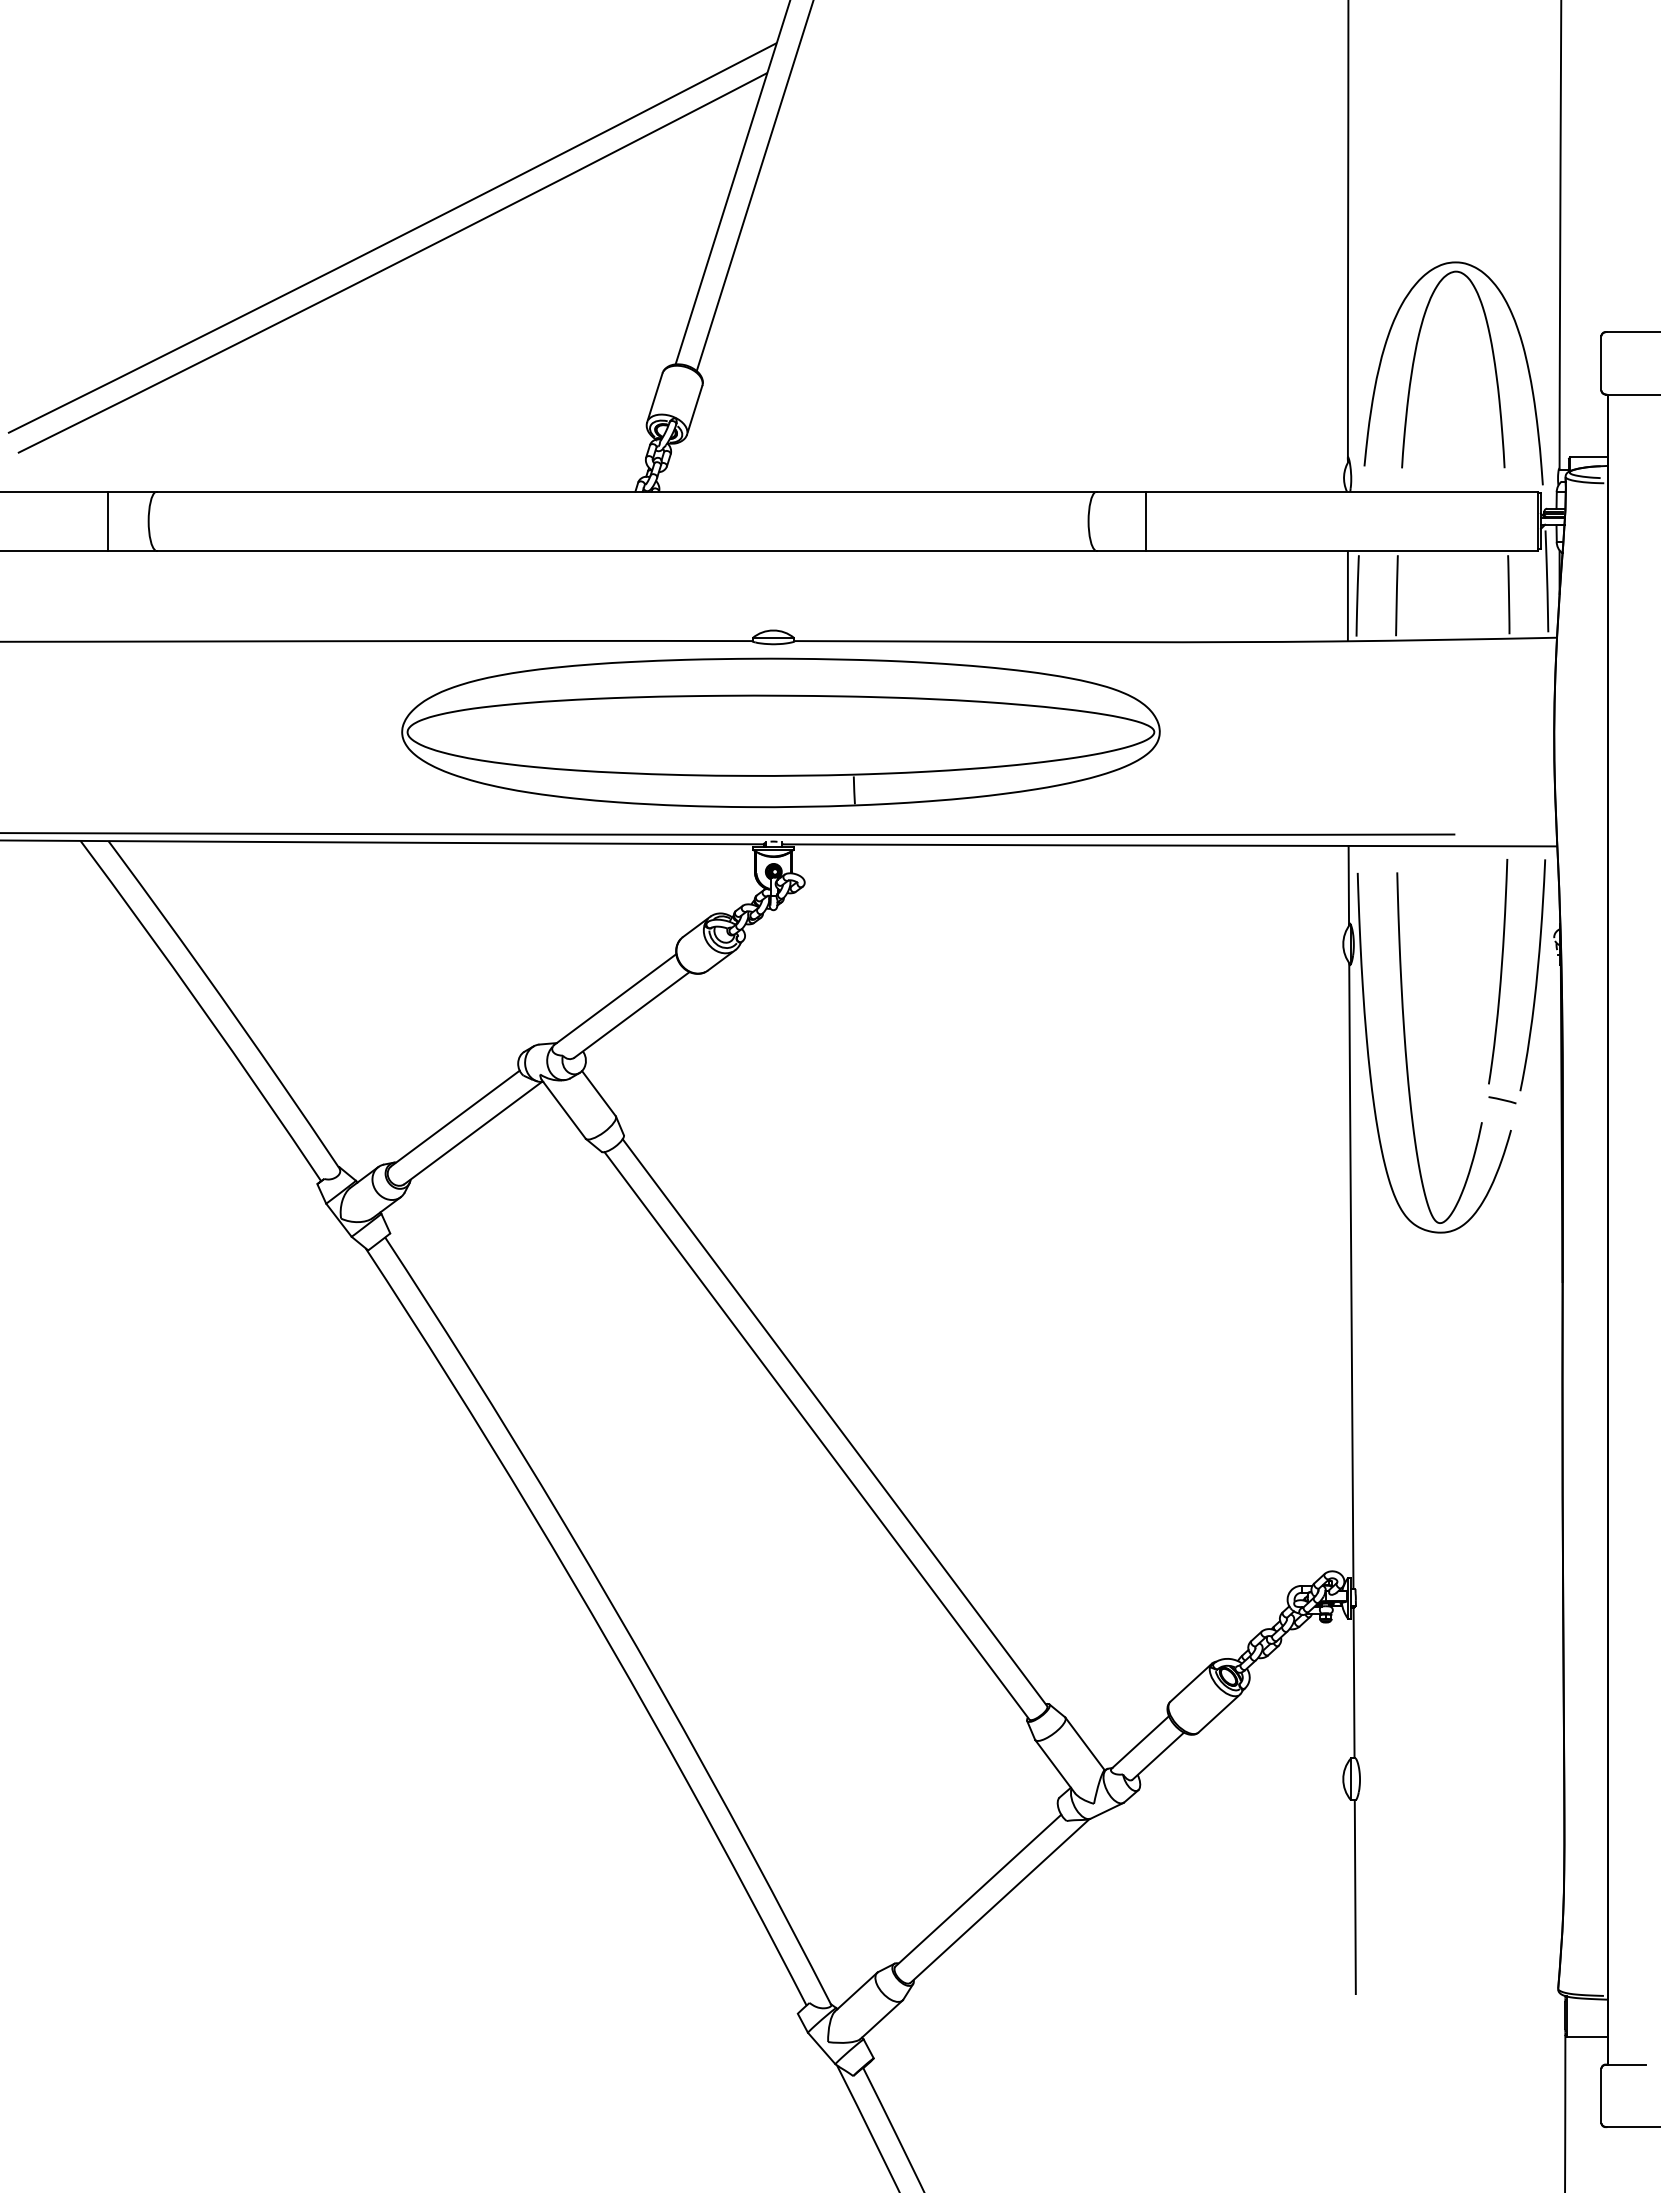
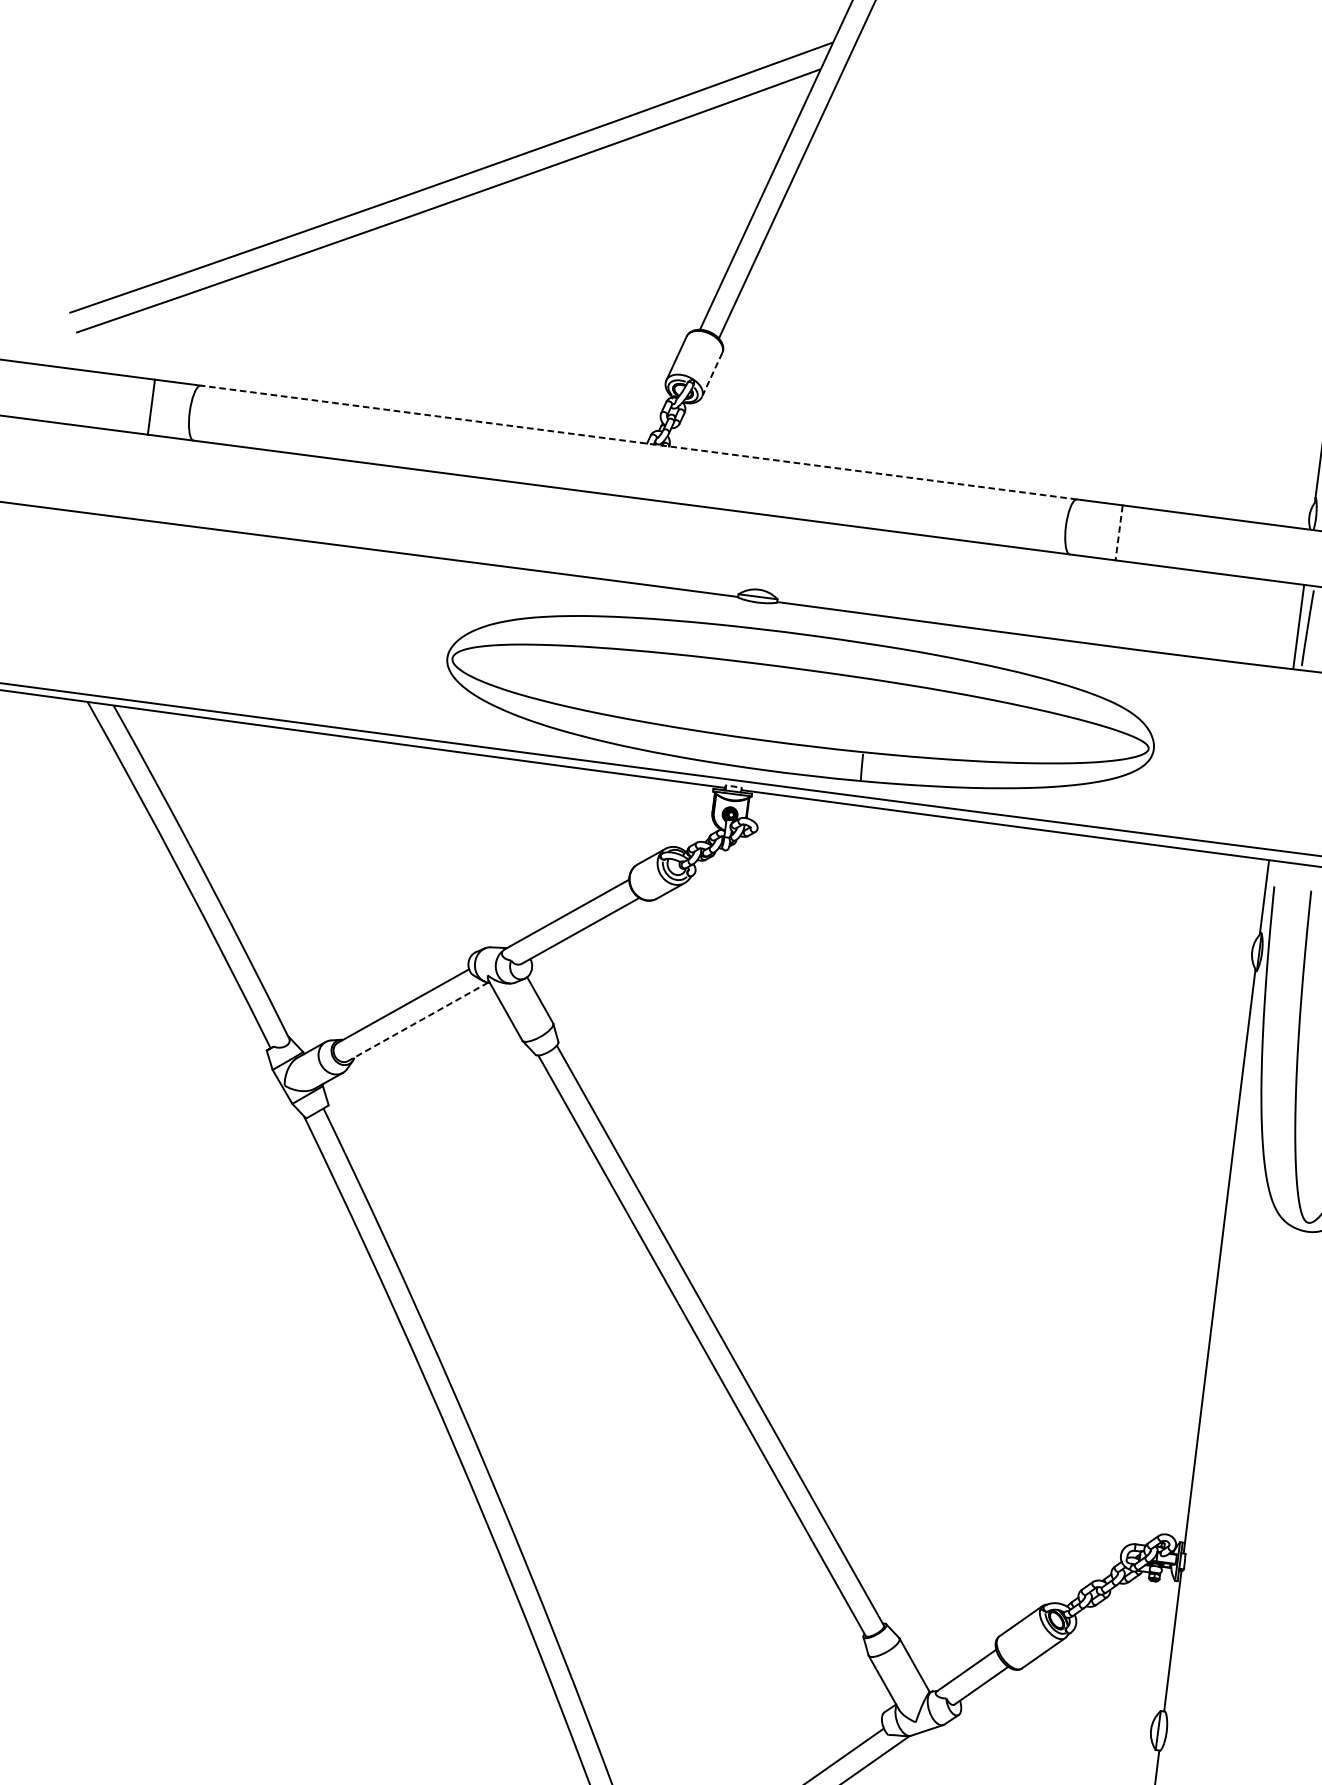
line: (694, 410) -> (712, 374), solid -> dashed
line: (626, 491) -> (638, 442), solid -> dashed
line: (1145, 521) -> (1119, 533), solid -> dashed
part: (780, 732) -> (800, 704), moved
line: (473, 1133) -> (418, 1022), solid -> dashed

